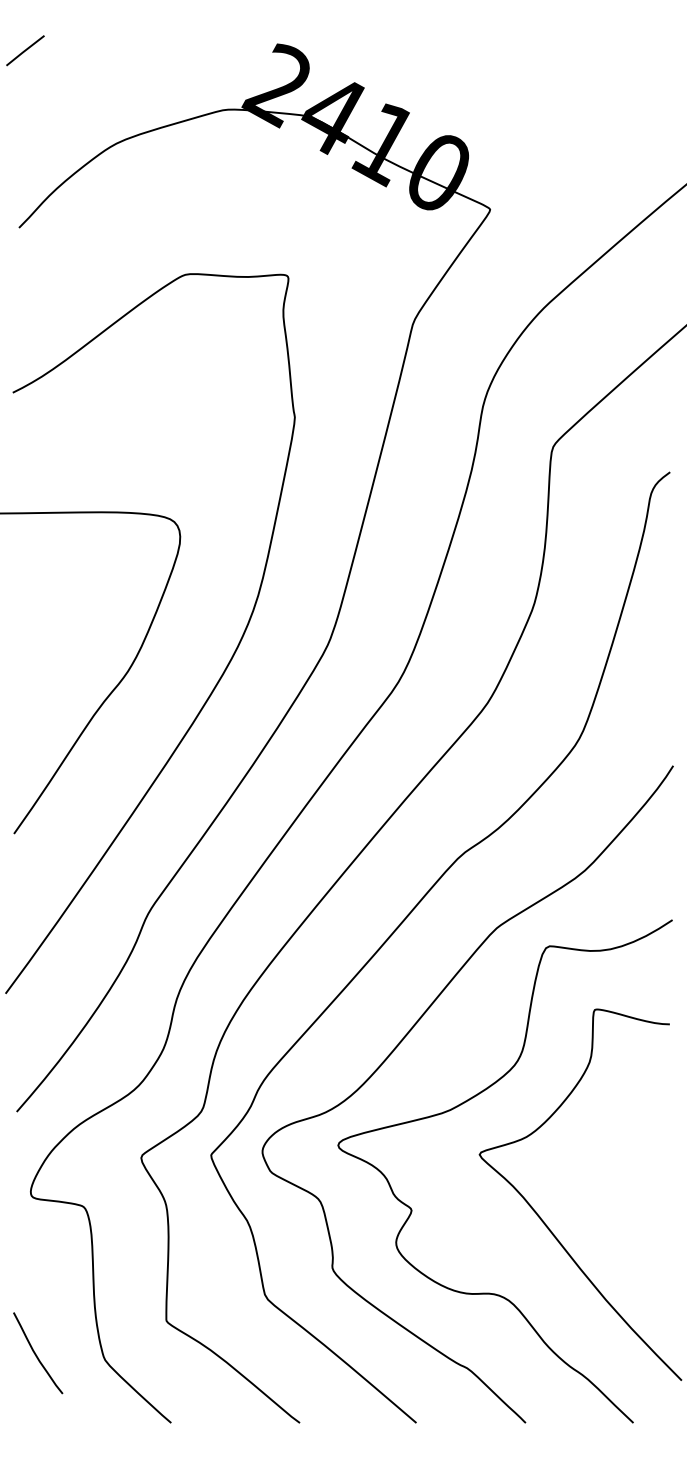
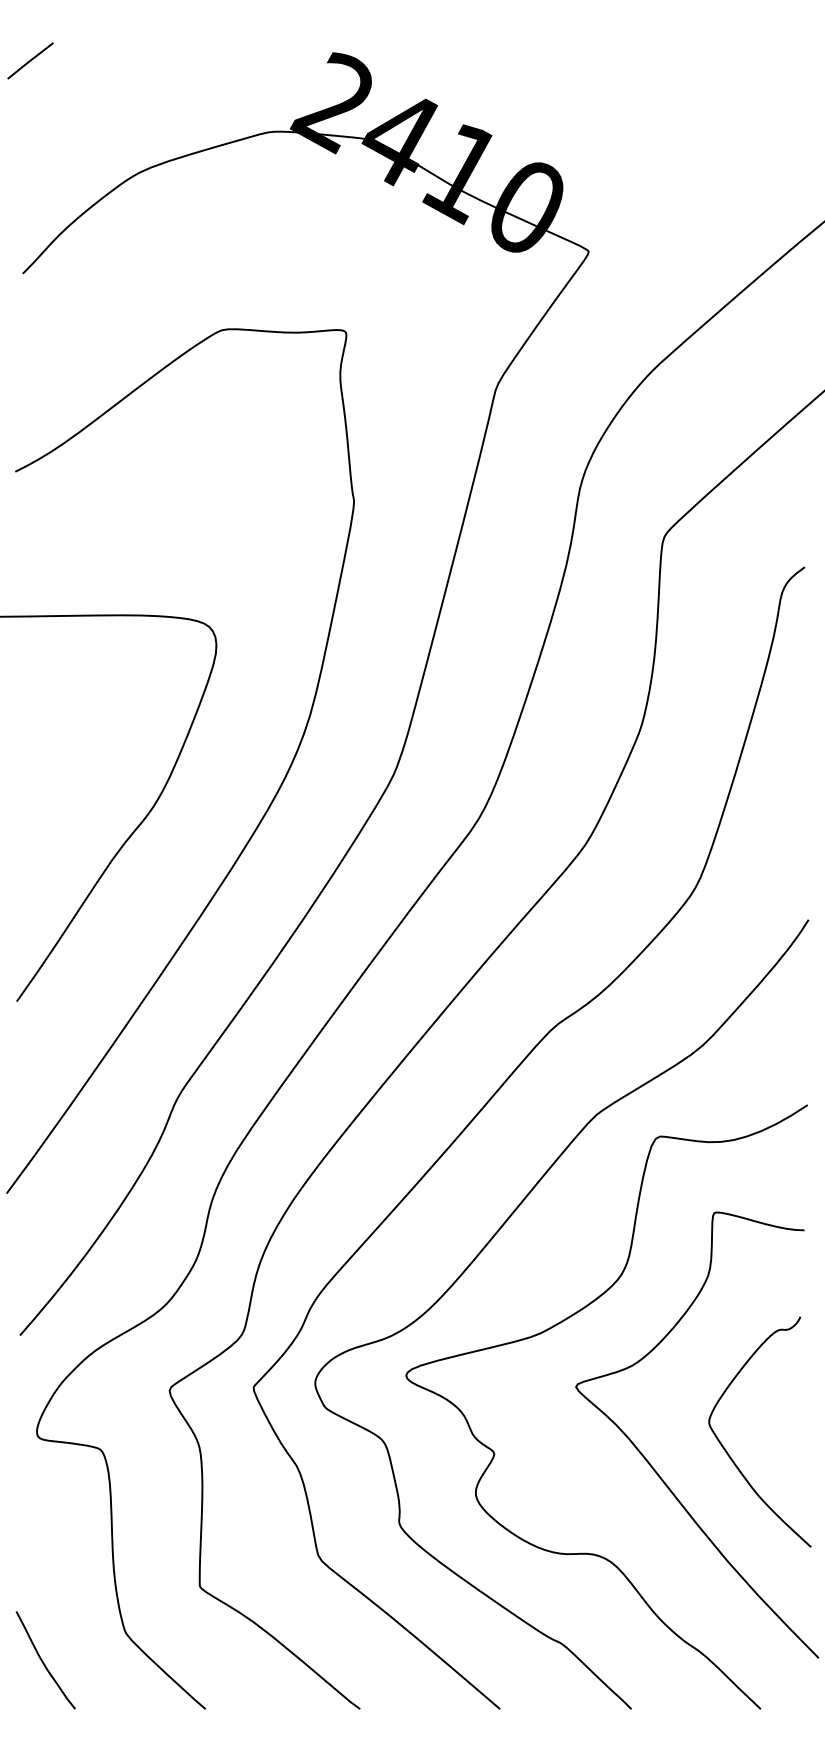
curve: (605, 1208) -> (727, 1451), added
curve: (36, 1354) -> (43, 1661), moved

